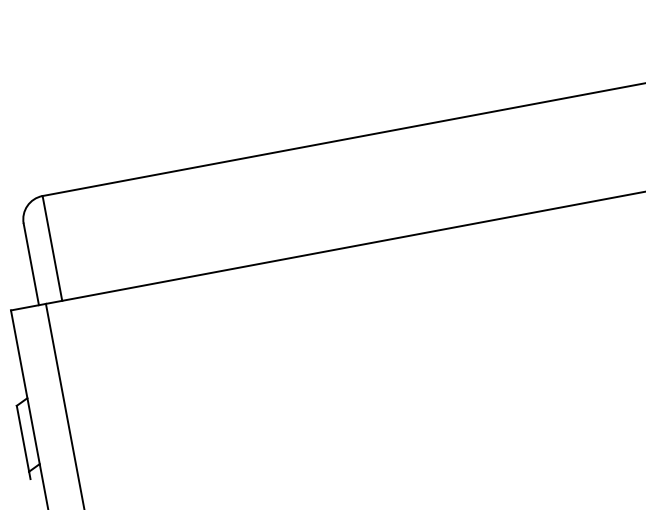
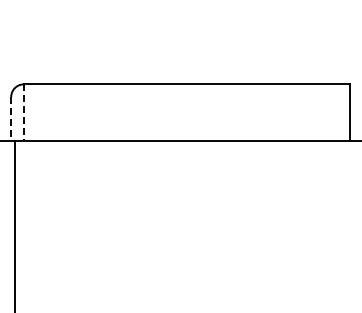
line: (52, 250) -> (23, 113), solid -> dashed
line: (31, 263) -> (11, 118), solid -> dashed

